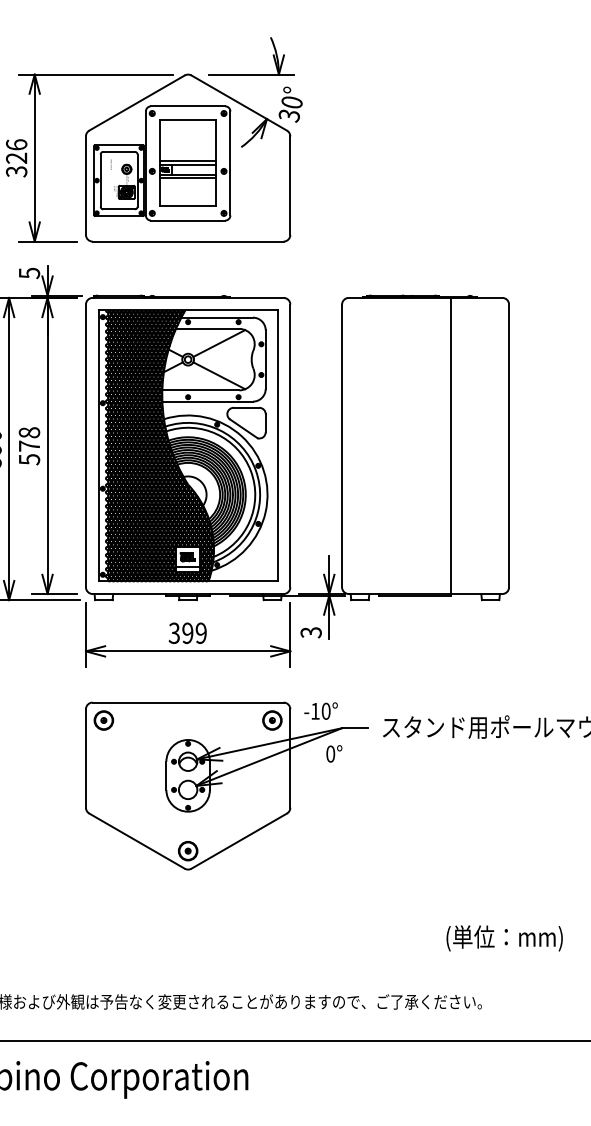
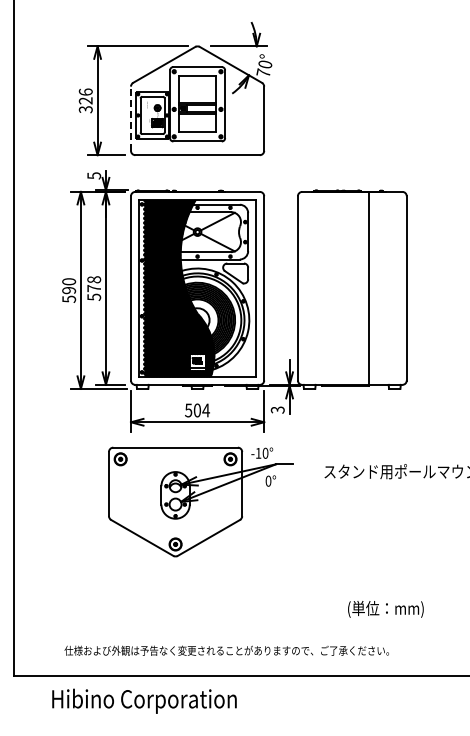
text: (289, 114) -> (263, 72), 30° -> 70°
line: (86, 185) -> (131, 118), solid -> dashed
text: (187, 633) -> (197, 410), 399 -> 504
part: (226, 785) -> (200, 501), moved
text: (504, 938) -> (385, 609), moved

